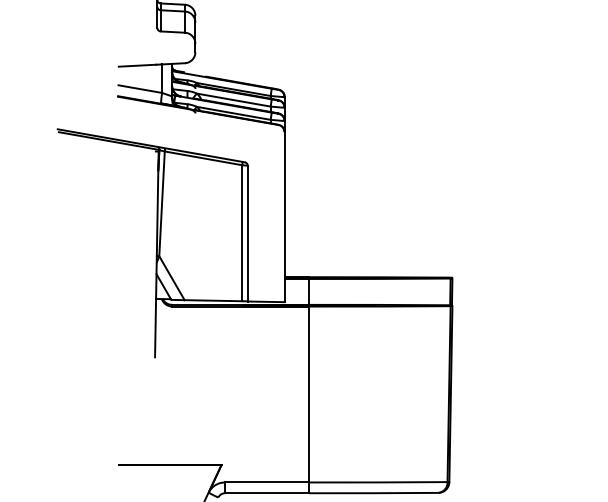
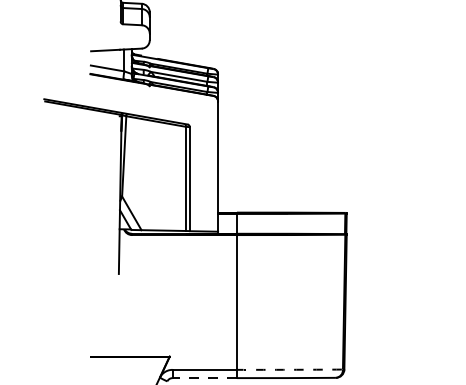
arc: (377, 482) -> (289, 369), solid -> dashed
line: (266, 493) -> (204, 378), solid -> dashed

